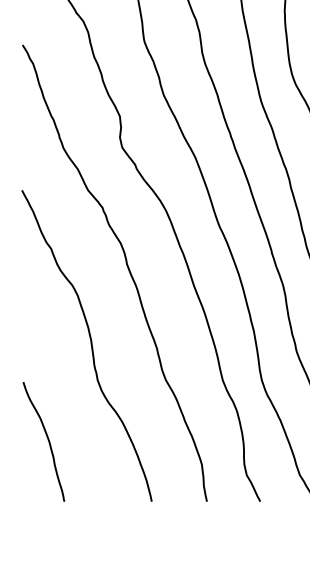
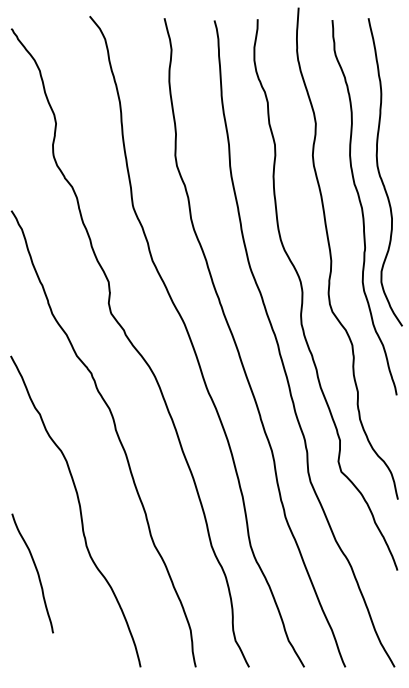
curve: (47, 440) -> (36, 572), moved

